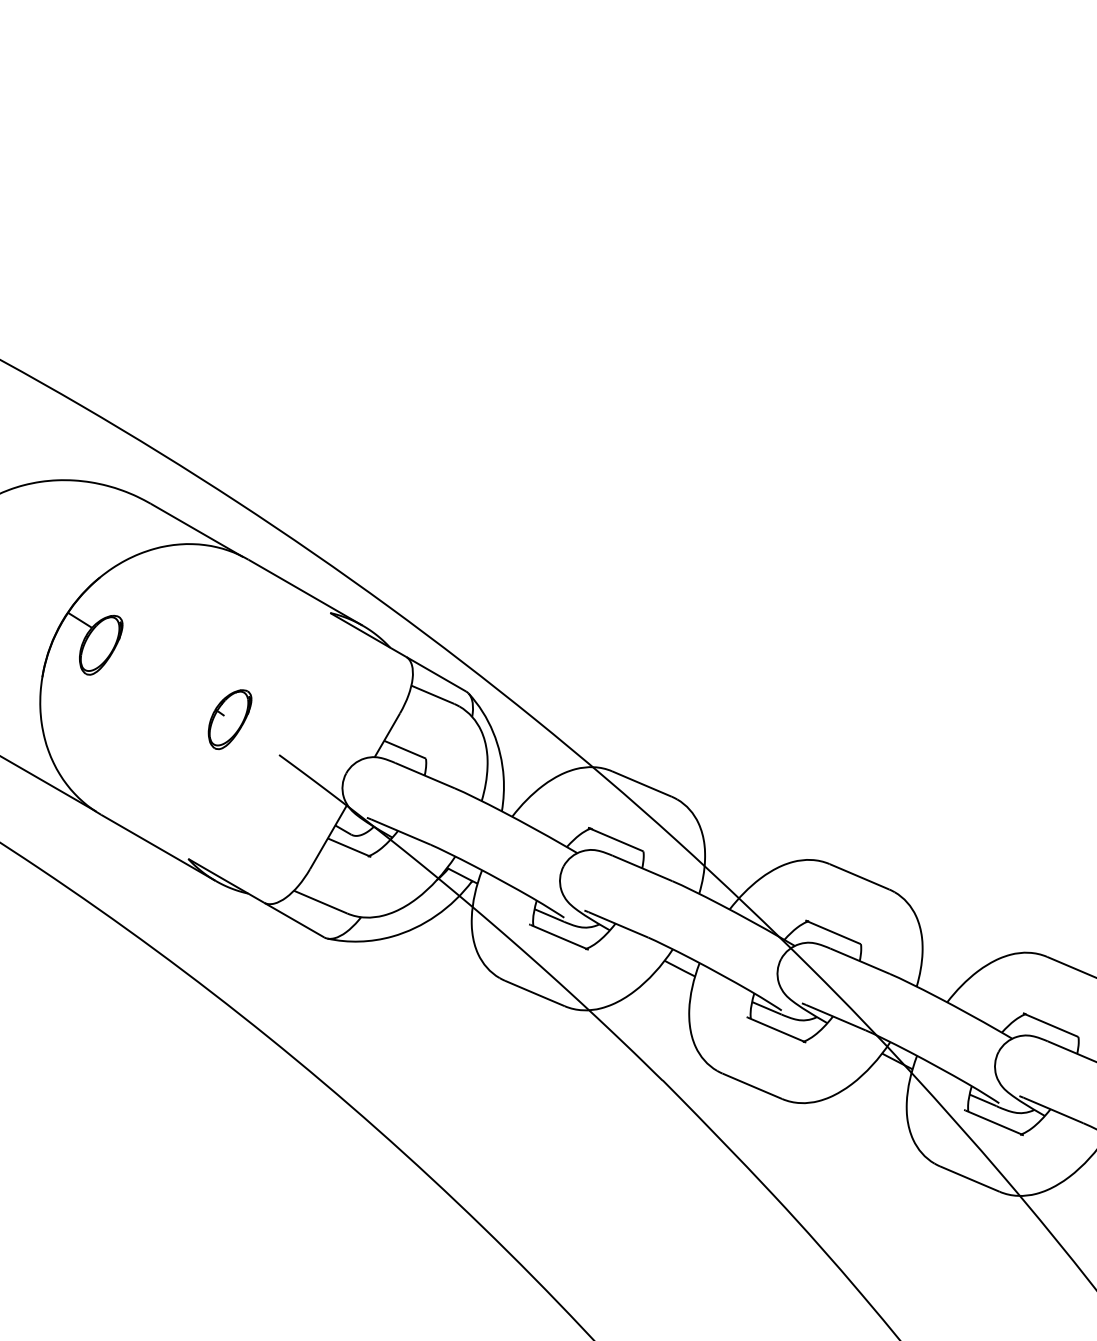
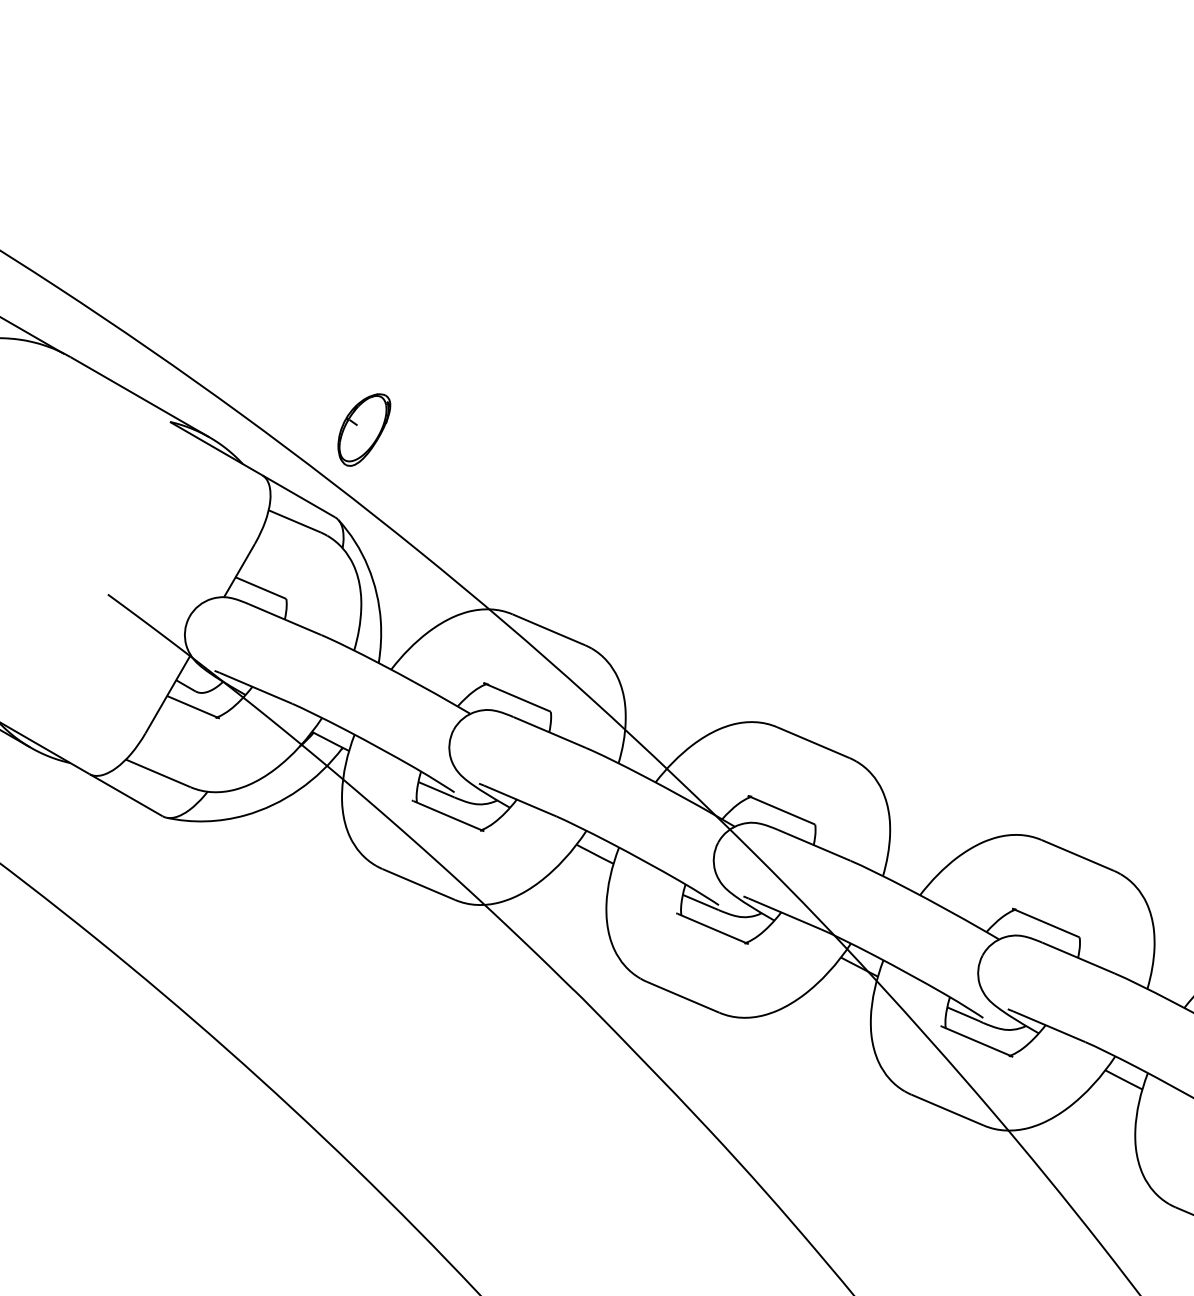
part: (229, 719) -> (363, 429), moved

